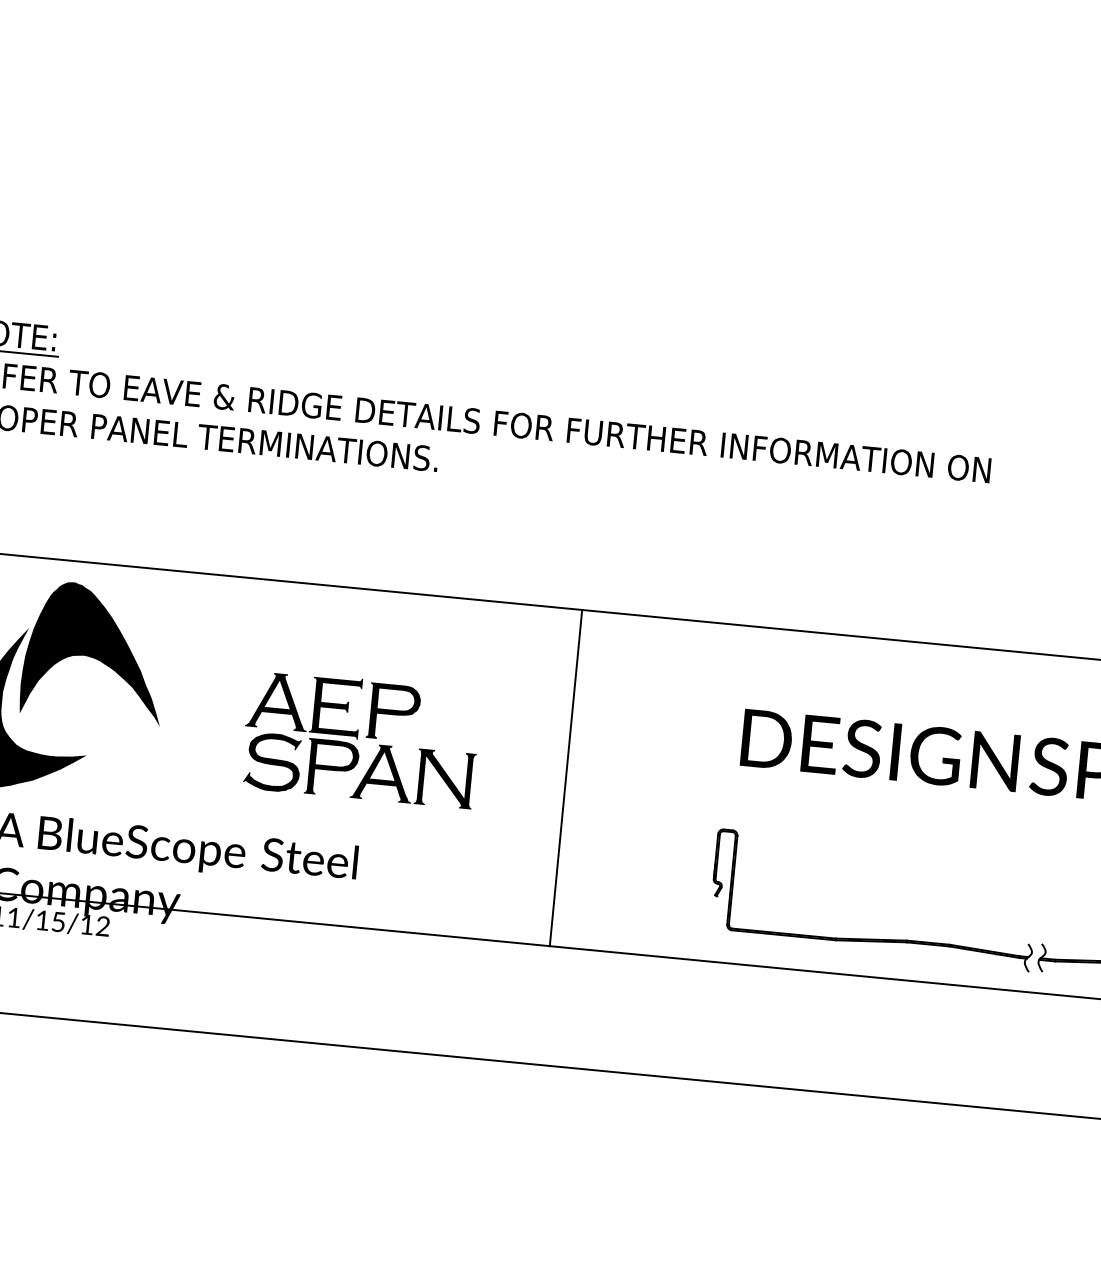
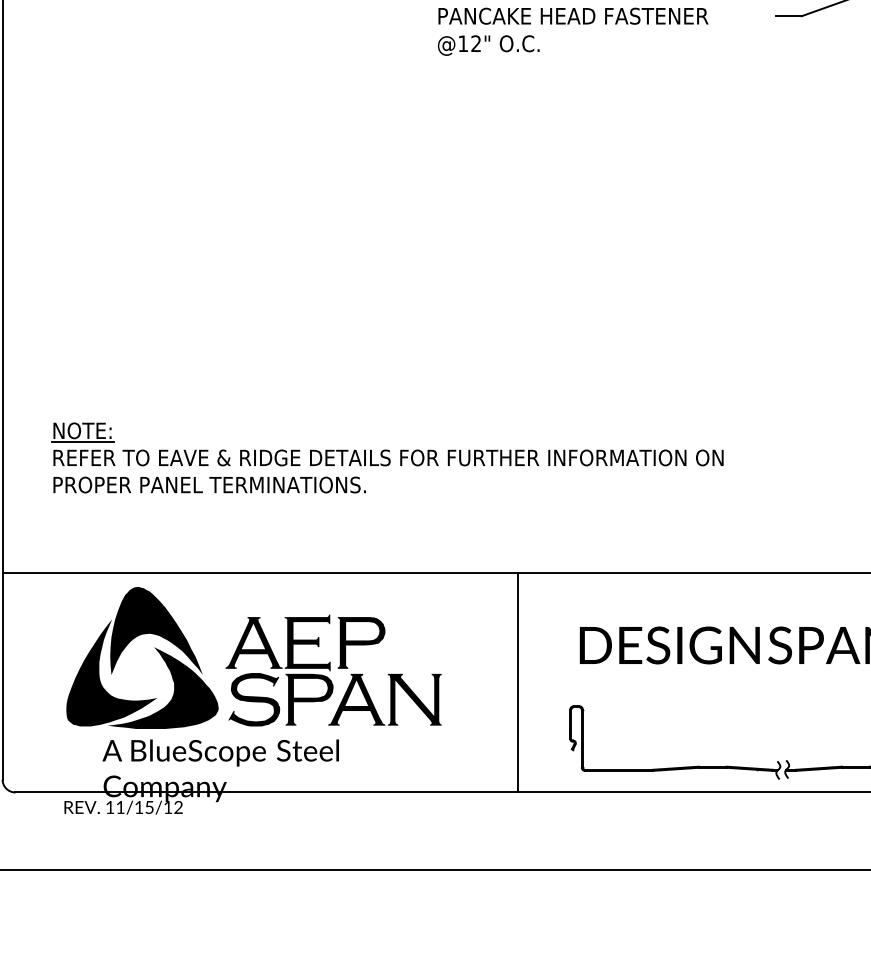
part: (360, 739) -> (333, 670), size x1.43
fill: (96, 740) -> (162, 687), added
line: (566, 777) -> (518, 682), moved

